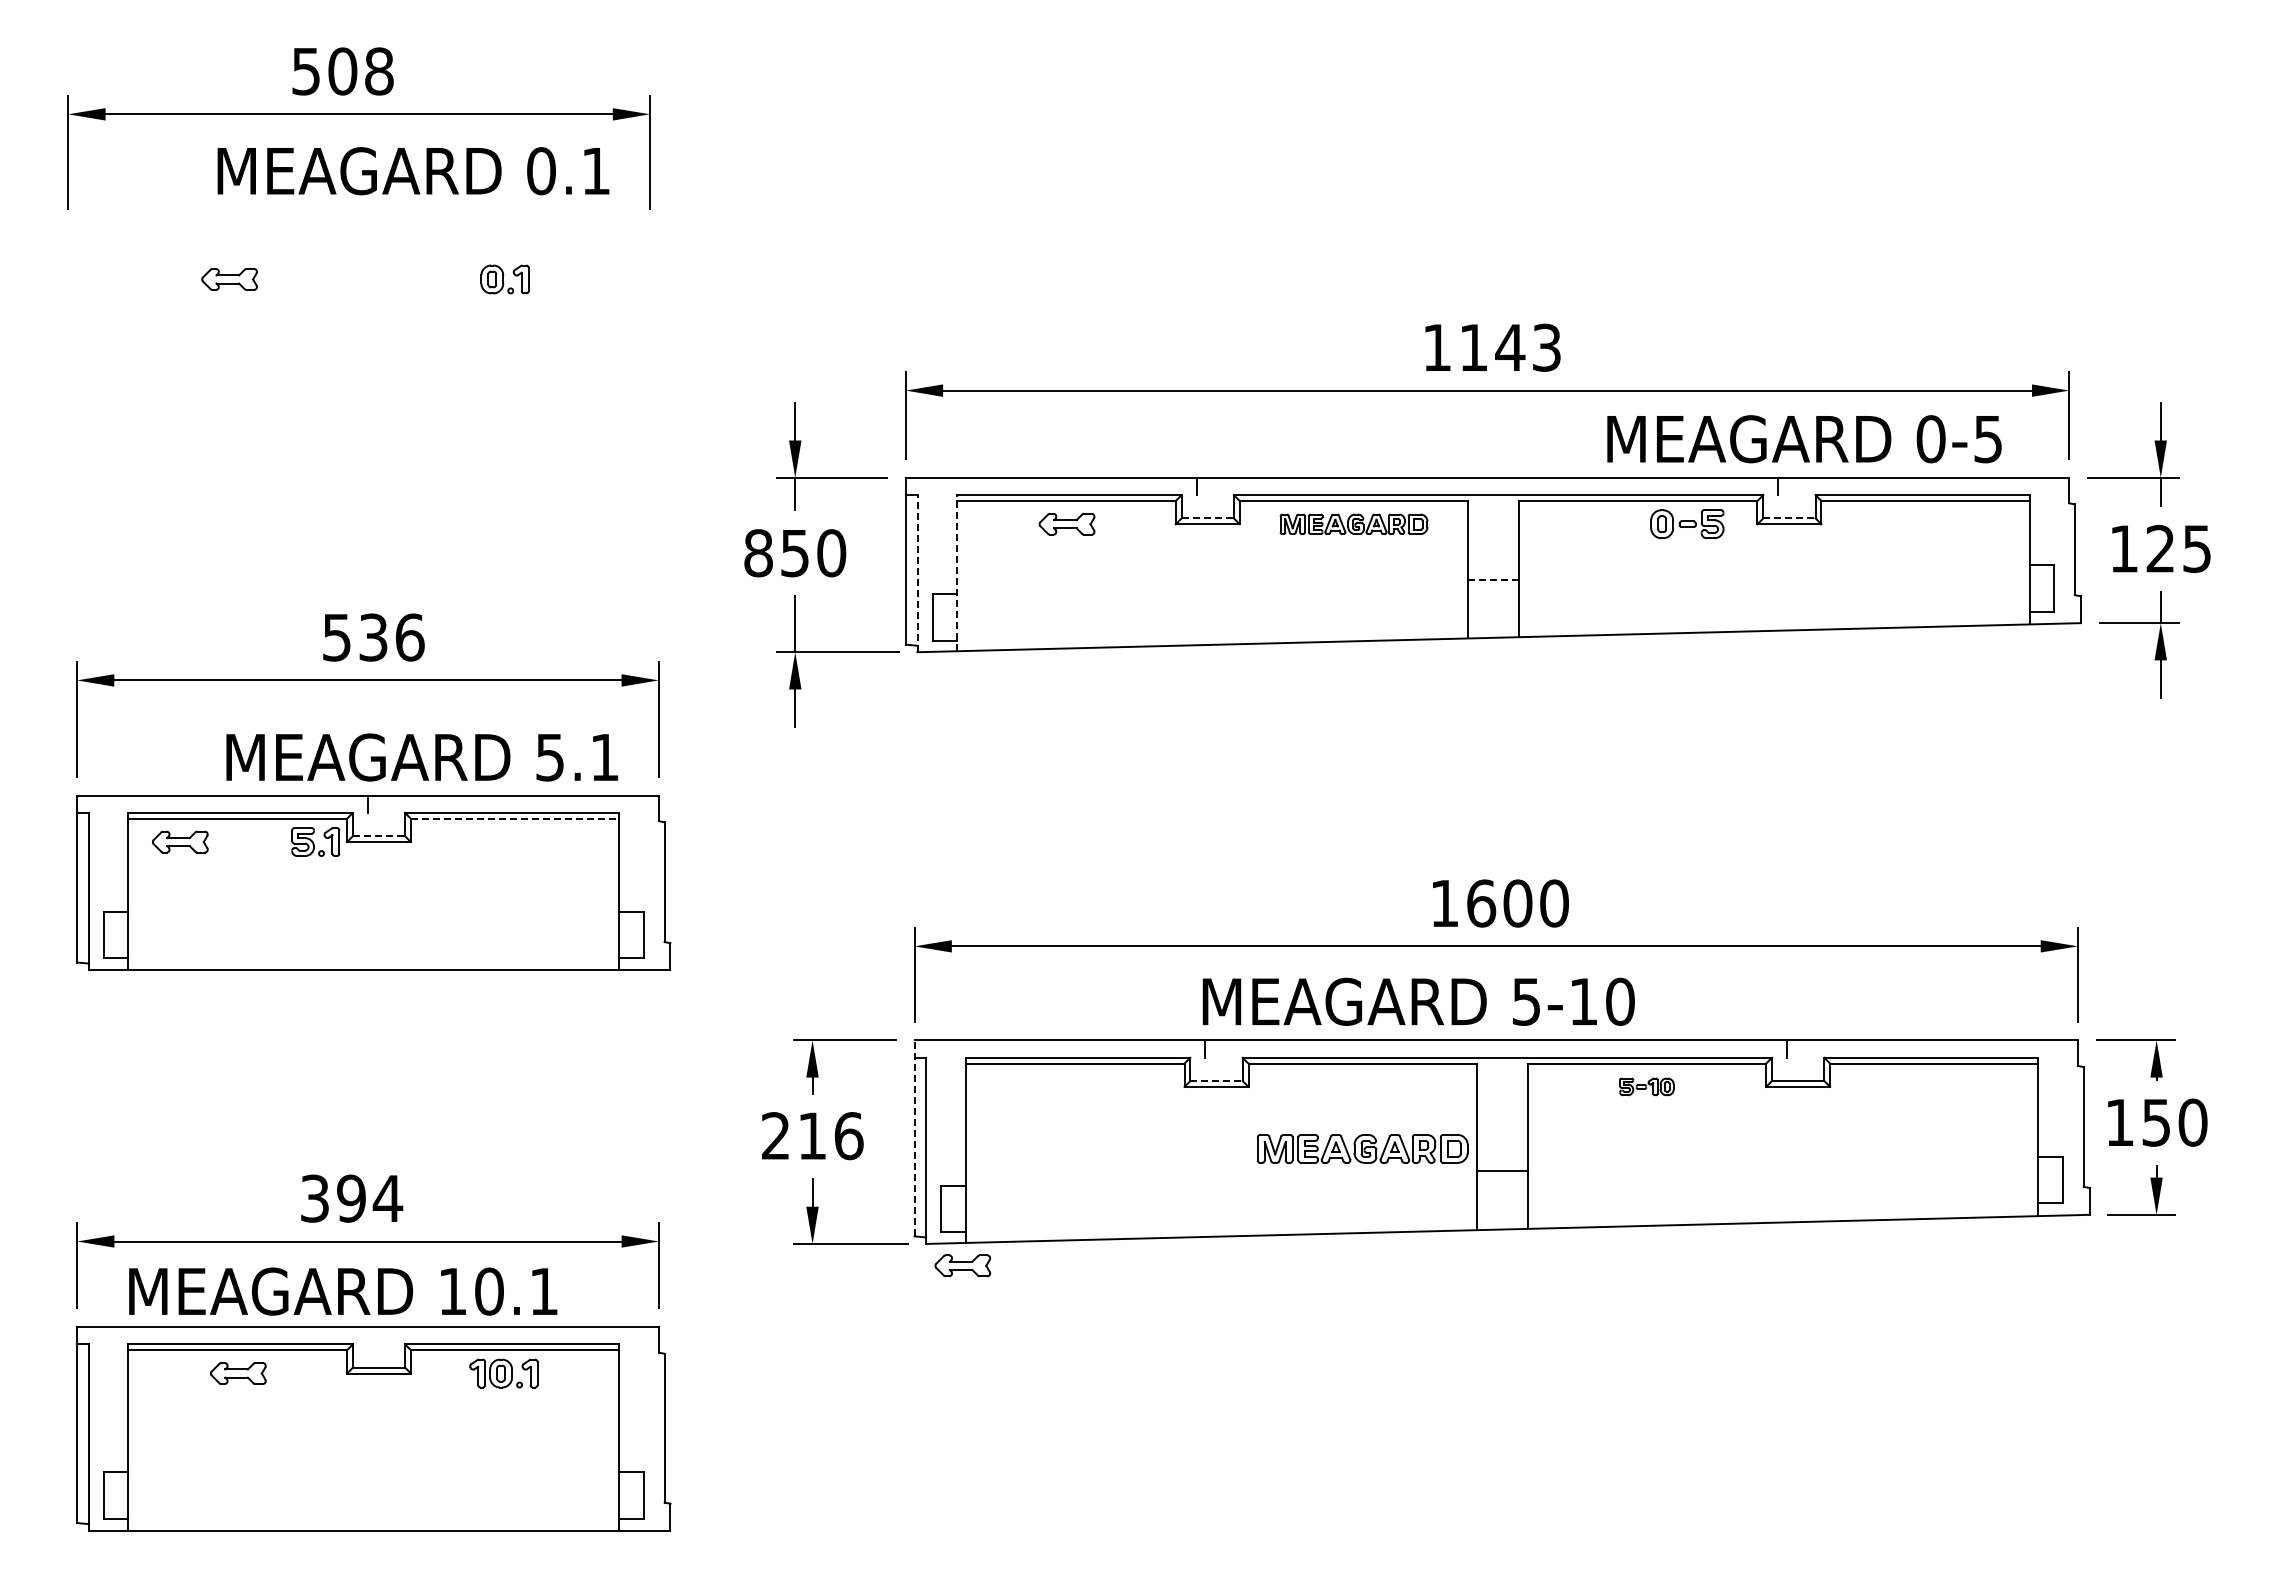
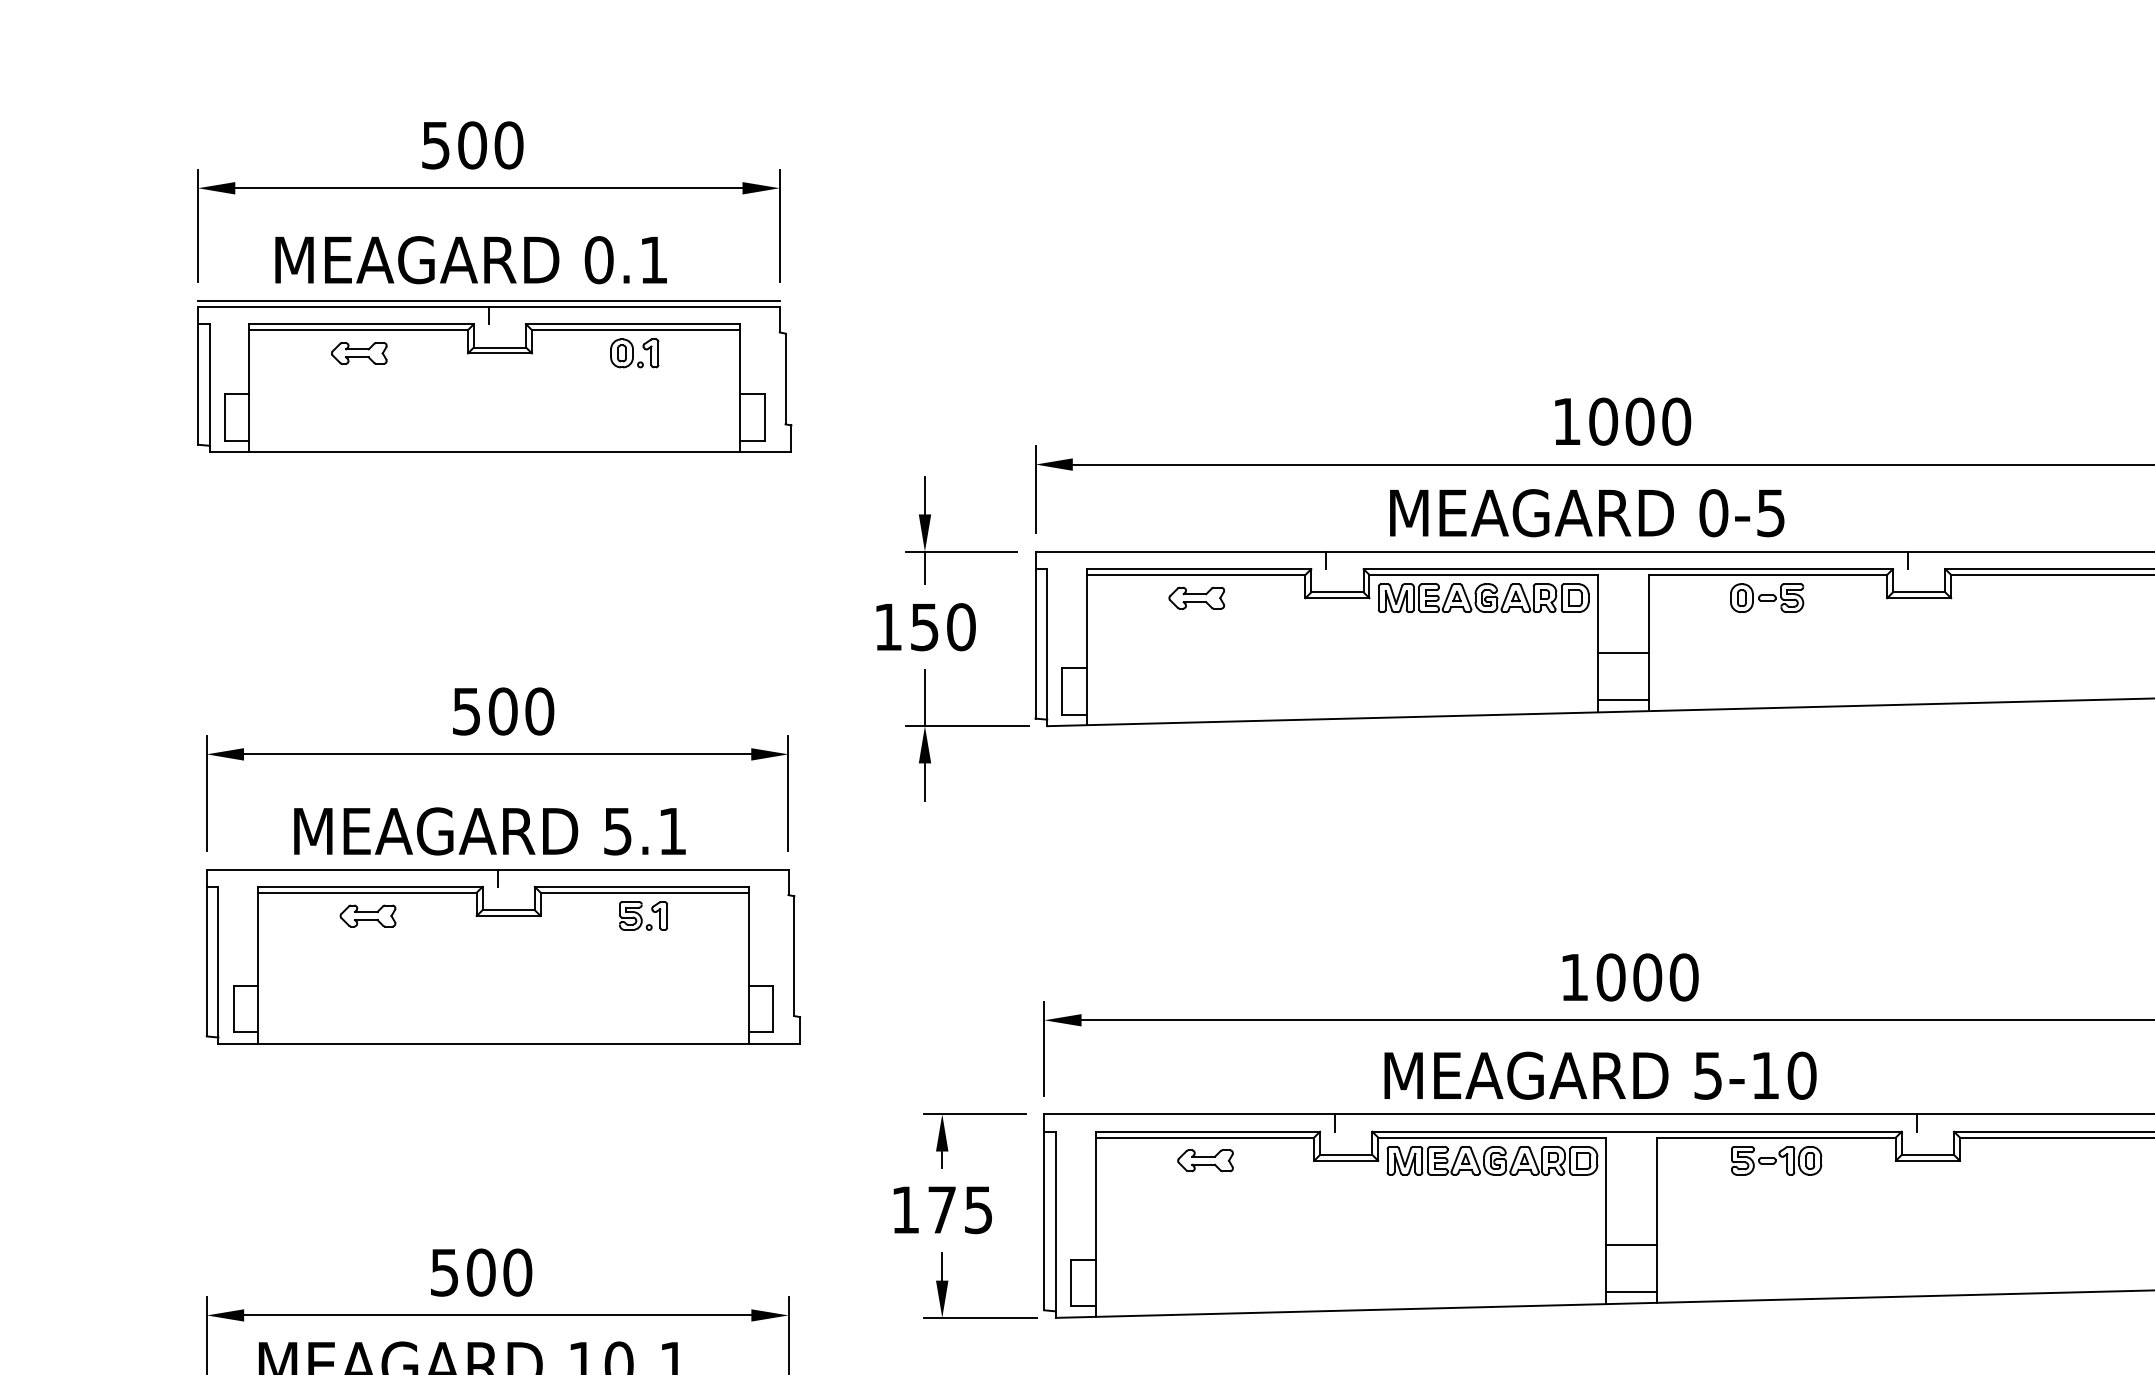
text: (379, 71) -> (509, 145), 508 -> 500
text: (413, 171) -> (471, 260), moved
part: (364, 302) -> (494, 376), added
text: (1510, 347) -> (1640, 421), 1143 -> 1000
text: (1804, 439) -> (1587, 513), moved
line: (1208, 518) -> (1338, 592), dashed -> solid
line: (1789, 518) -> (1919, 592), dashed -> solid
part: (1353, 524) -> (1483, 598), size x1.43
part: (1687, 524) -> (1767, 598), moved
text: (758, 553) -> (888, 627), 850 -> 150
line: (957, 572) -> (1087, 646), dashed -> solid
line: (917, 573) -> (1047, 647), dashed -> solid
line: (1493, 579) -> (1623, 653), dashed -> solid
line: (1492, 626) -> (1622, 700), added
text: (391, 637) -> (521, 711), 536 -> 500
text: (422, 757) -> (490, 831), moved
line: (515, 818) -> (645, 892), dashed -> solid
line: (379, 836) -> (509, 910), dashed -> solid
part: (180, 841) -> (368, 915), moved
part: (315, 841) -> (643, 915), moved
text: (1481, 903) -> (1611, 977), 1600 -> 1000
text: (1418, 1001) -> (1600, 1075), moved
line: (1216, 1081) -> (1346, 1155), dashed -> solid
part: (1646, 1086) -> (1776, 1160), size x1.67
text: (812, 1136) -> (942, 1210), 216 -> 175
line: (914, 1137) -> (1044, 1211), dashed -> solid
part: (1362, 1148) -> (1492, 1160), moved
text: (352, 1198) -> (482, 1272), 394 -> 500
line: (1501, 1217) -> (1631, 1291), added
part: (962, 1265) -> (1205, 1160), moved

